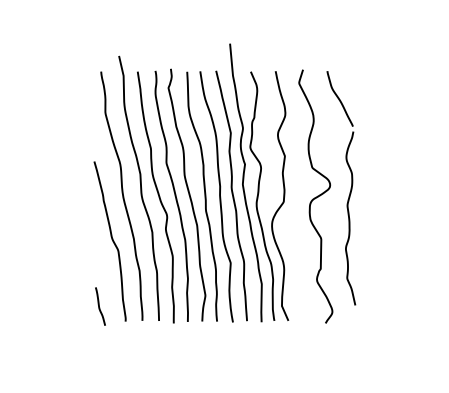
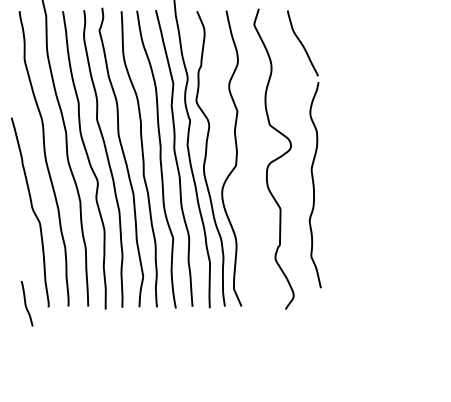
curve: (99, 306) -> (25, 303), moved

